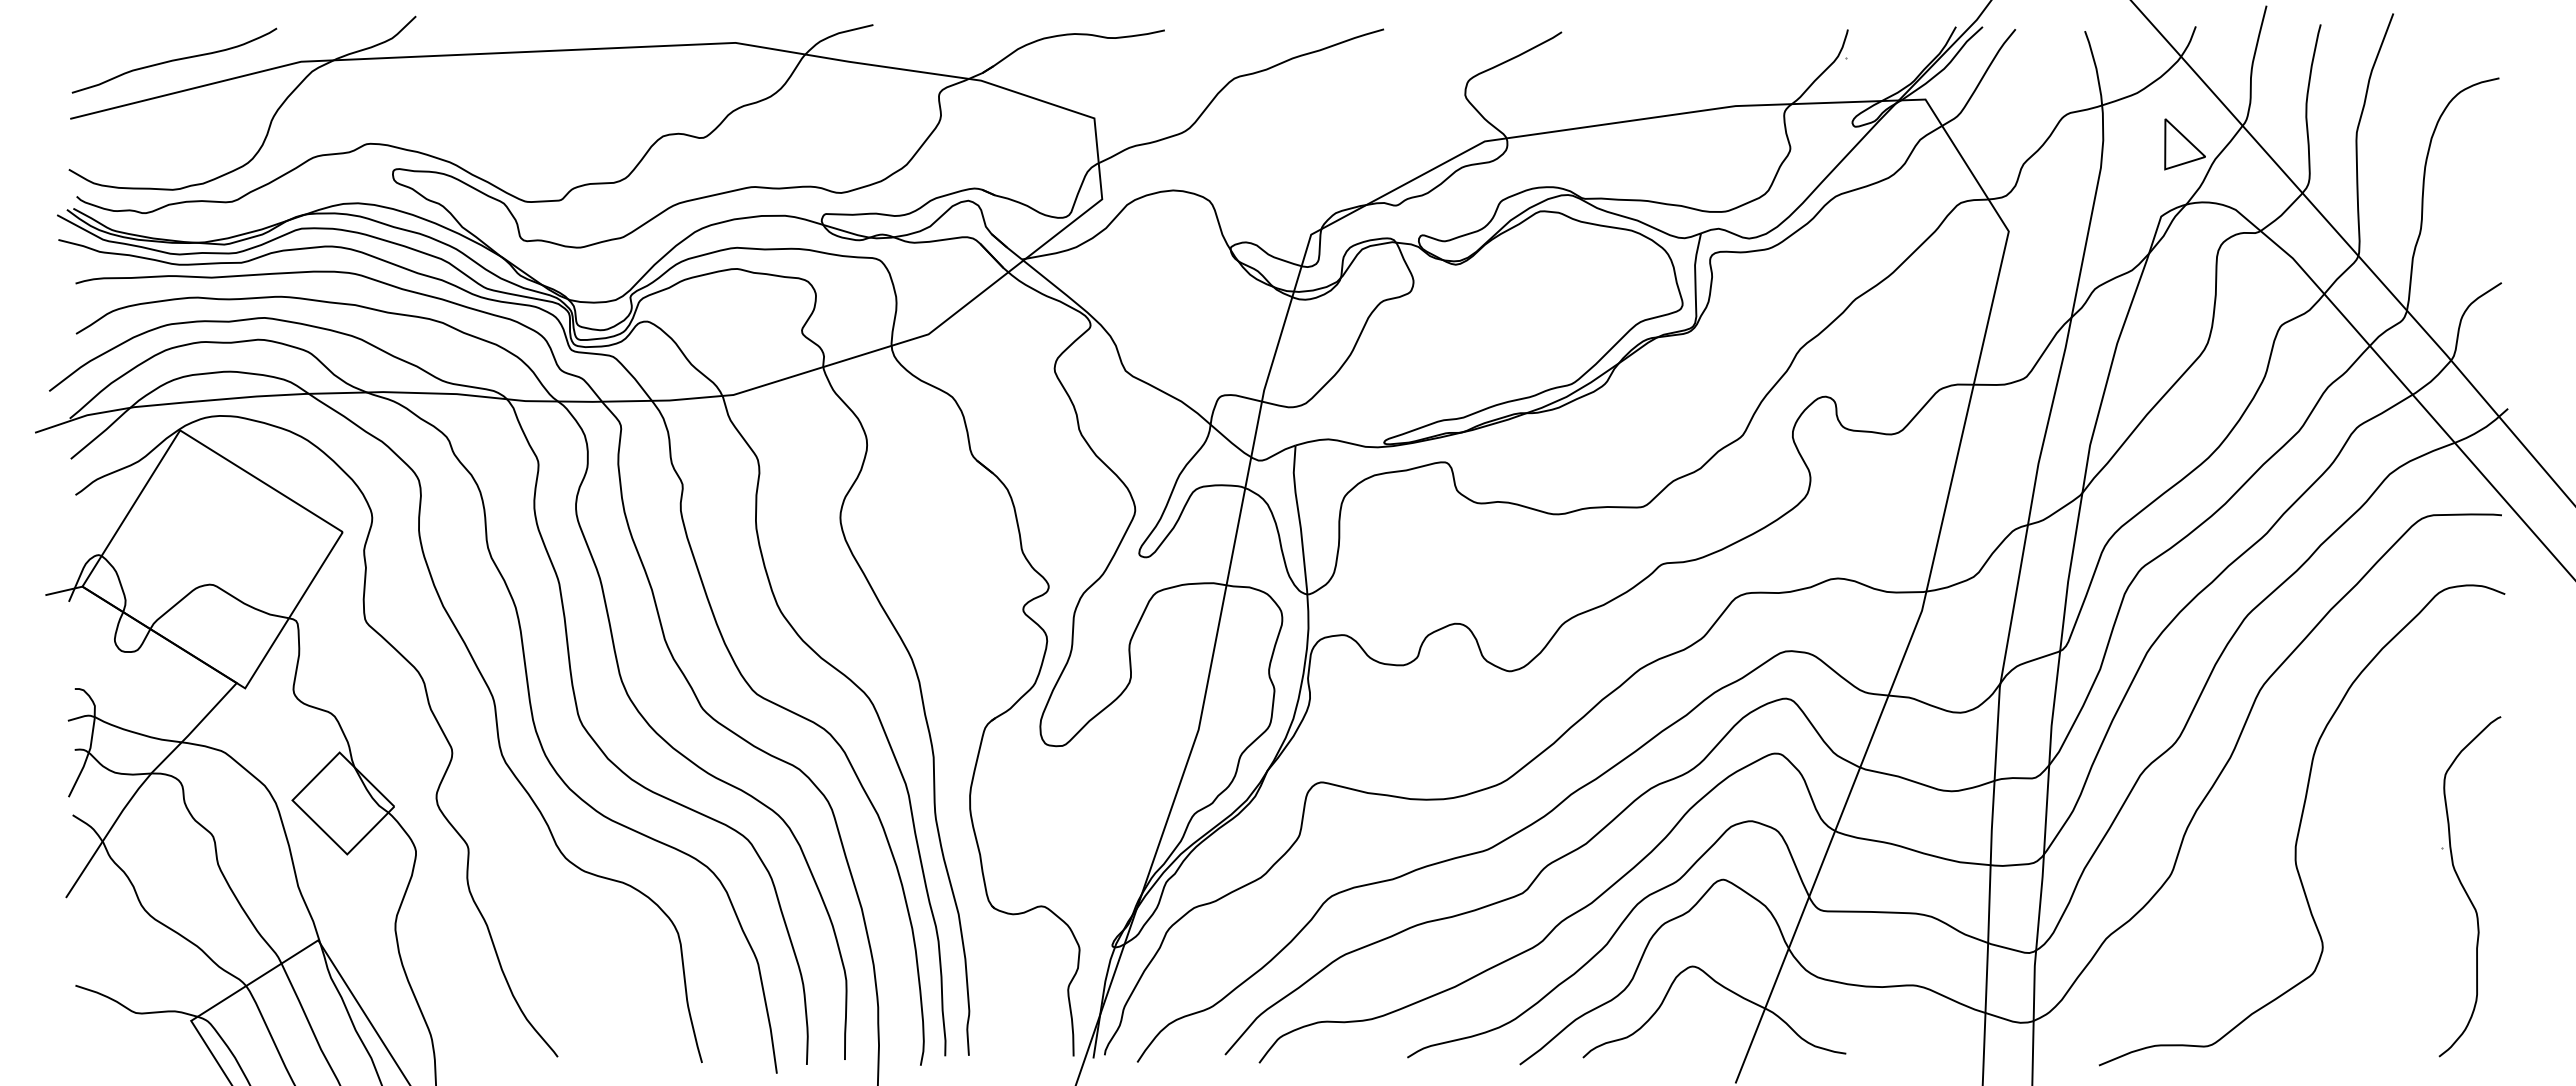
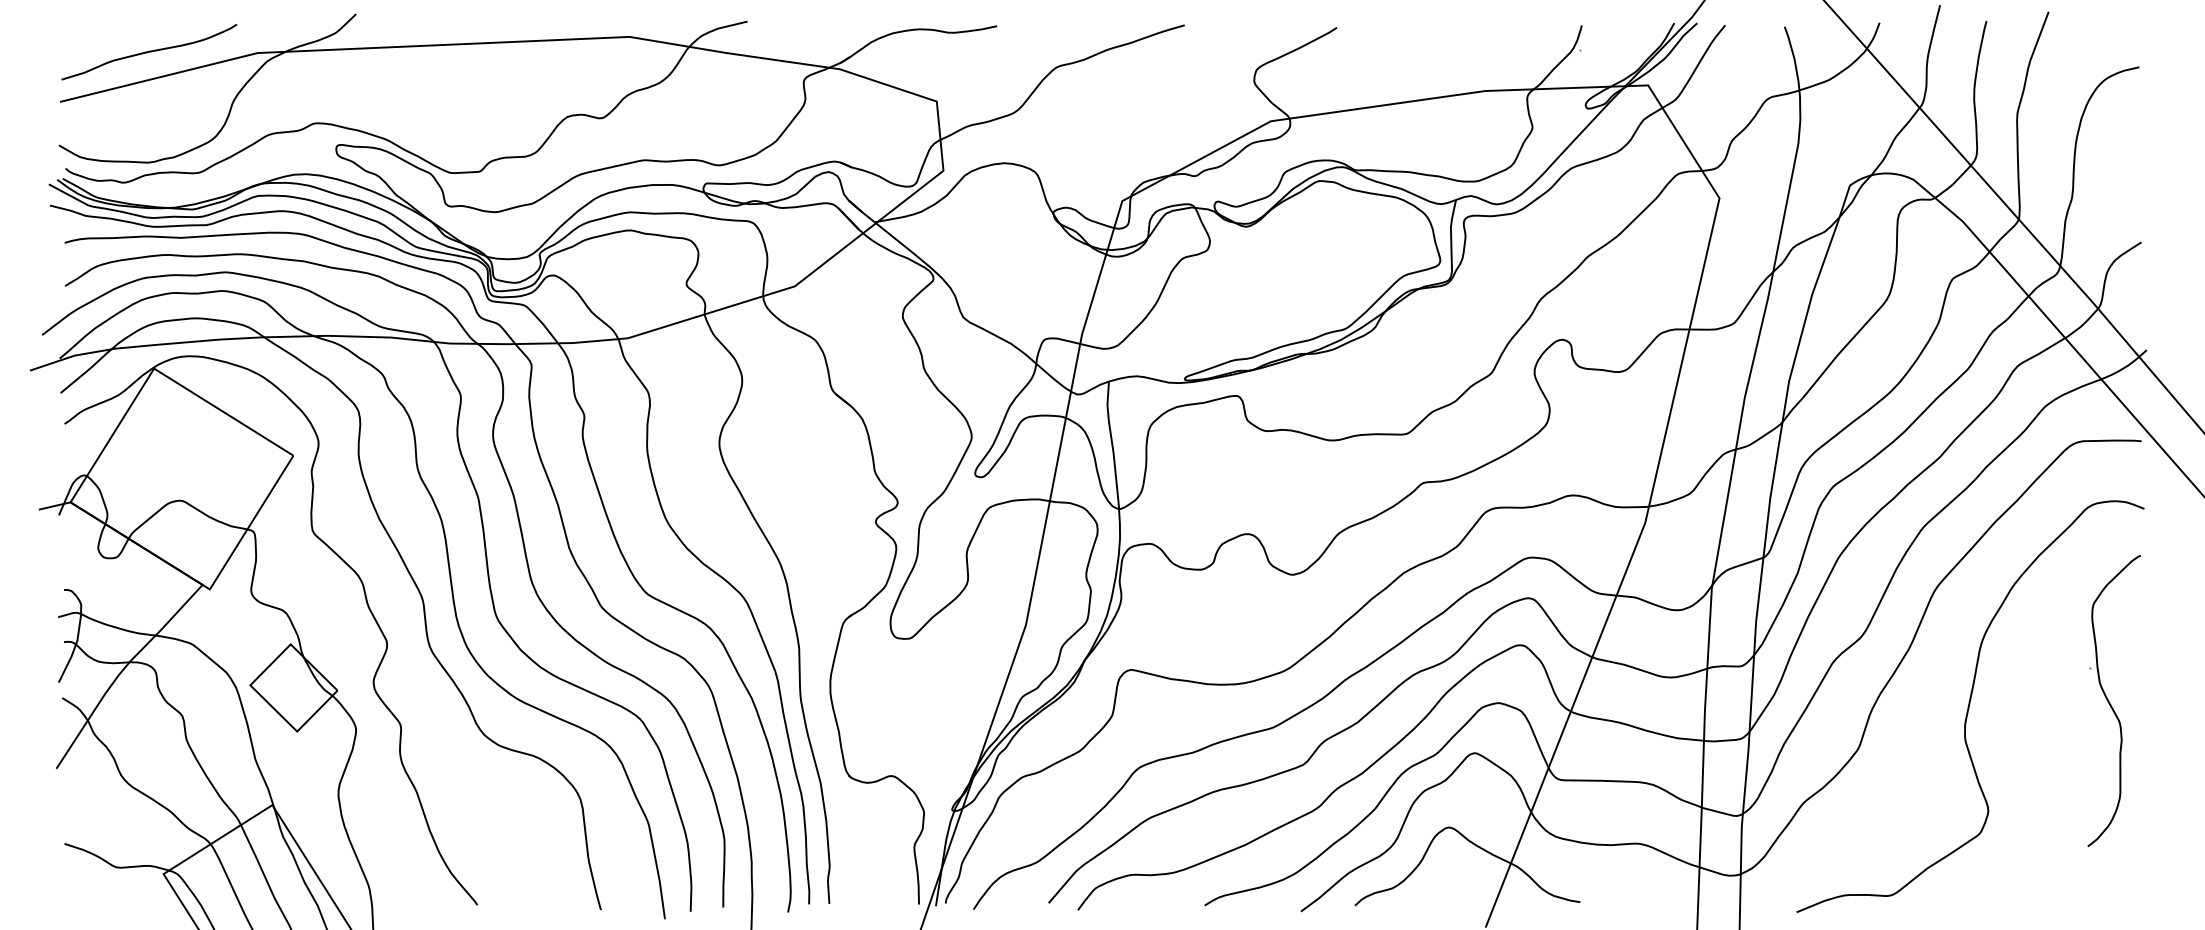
part: (2184, 144) -> (1869, 123), removed
part: (2469, 886) -> (2113, 700), moved

